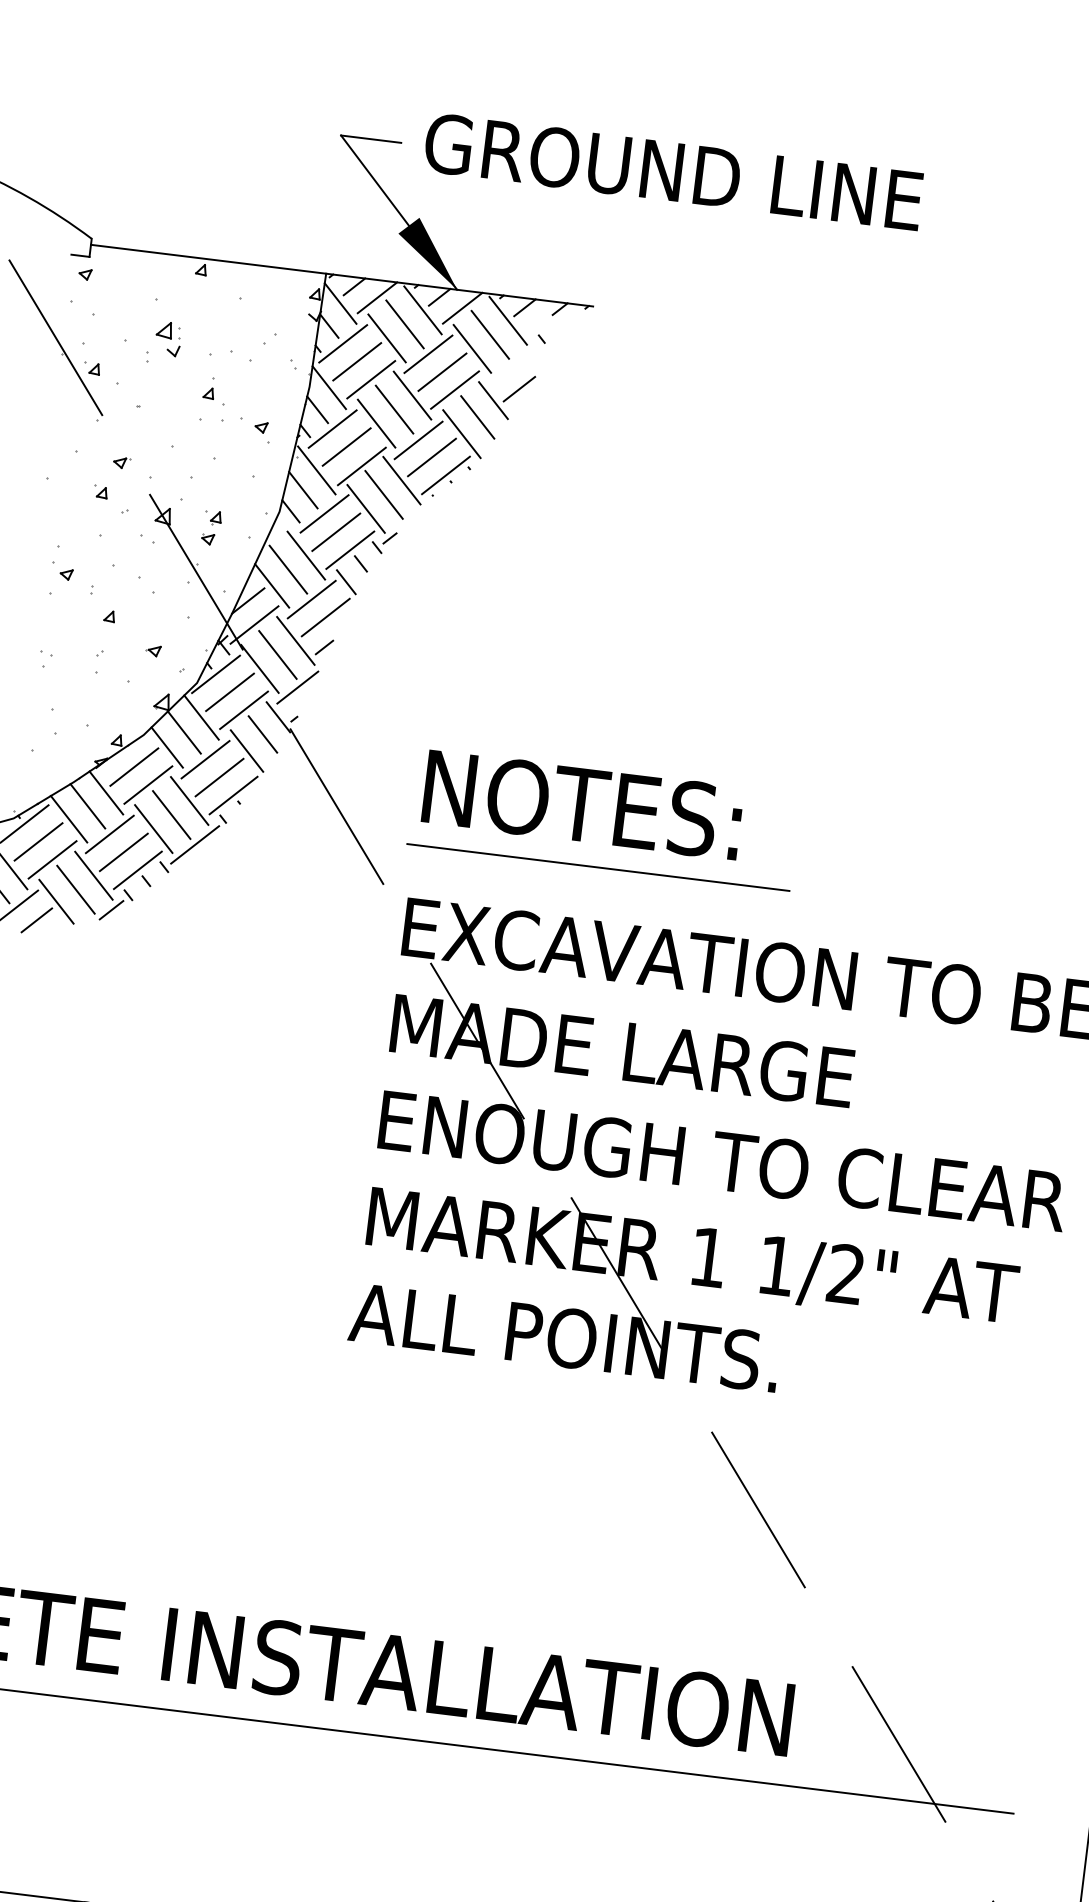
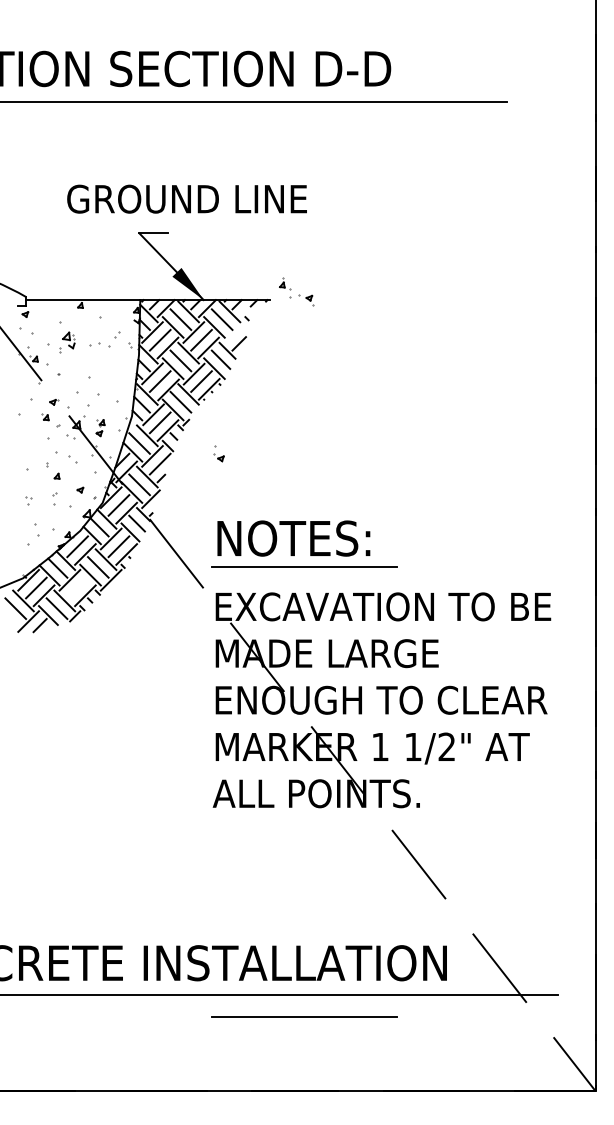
text: (672, 170) -> (186, 198), moved
part: (236, 410) -> (296, 291), moved
part: (62, 562) -> (218, 453), moved
line: (123, 851) -> (77, 587), removed
line: (483, 1794) -> (304, 1016), added

